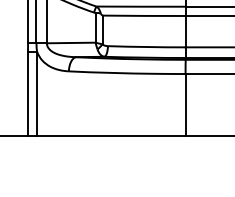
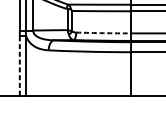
arc: (146, 47) -> (103, 33), solid -> dashed
line: (28, 94) -> (20, 66), solid -> dashed

